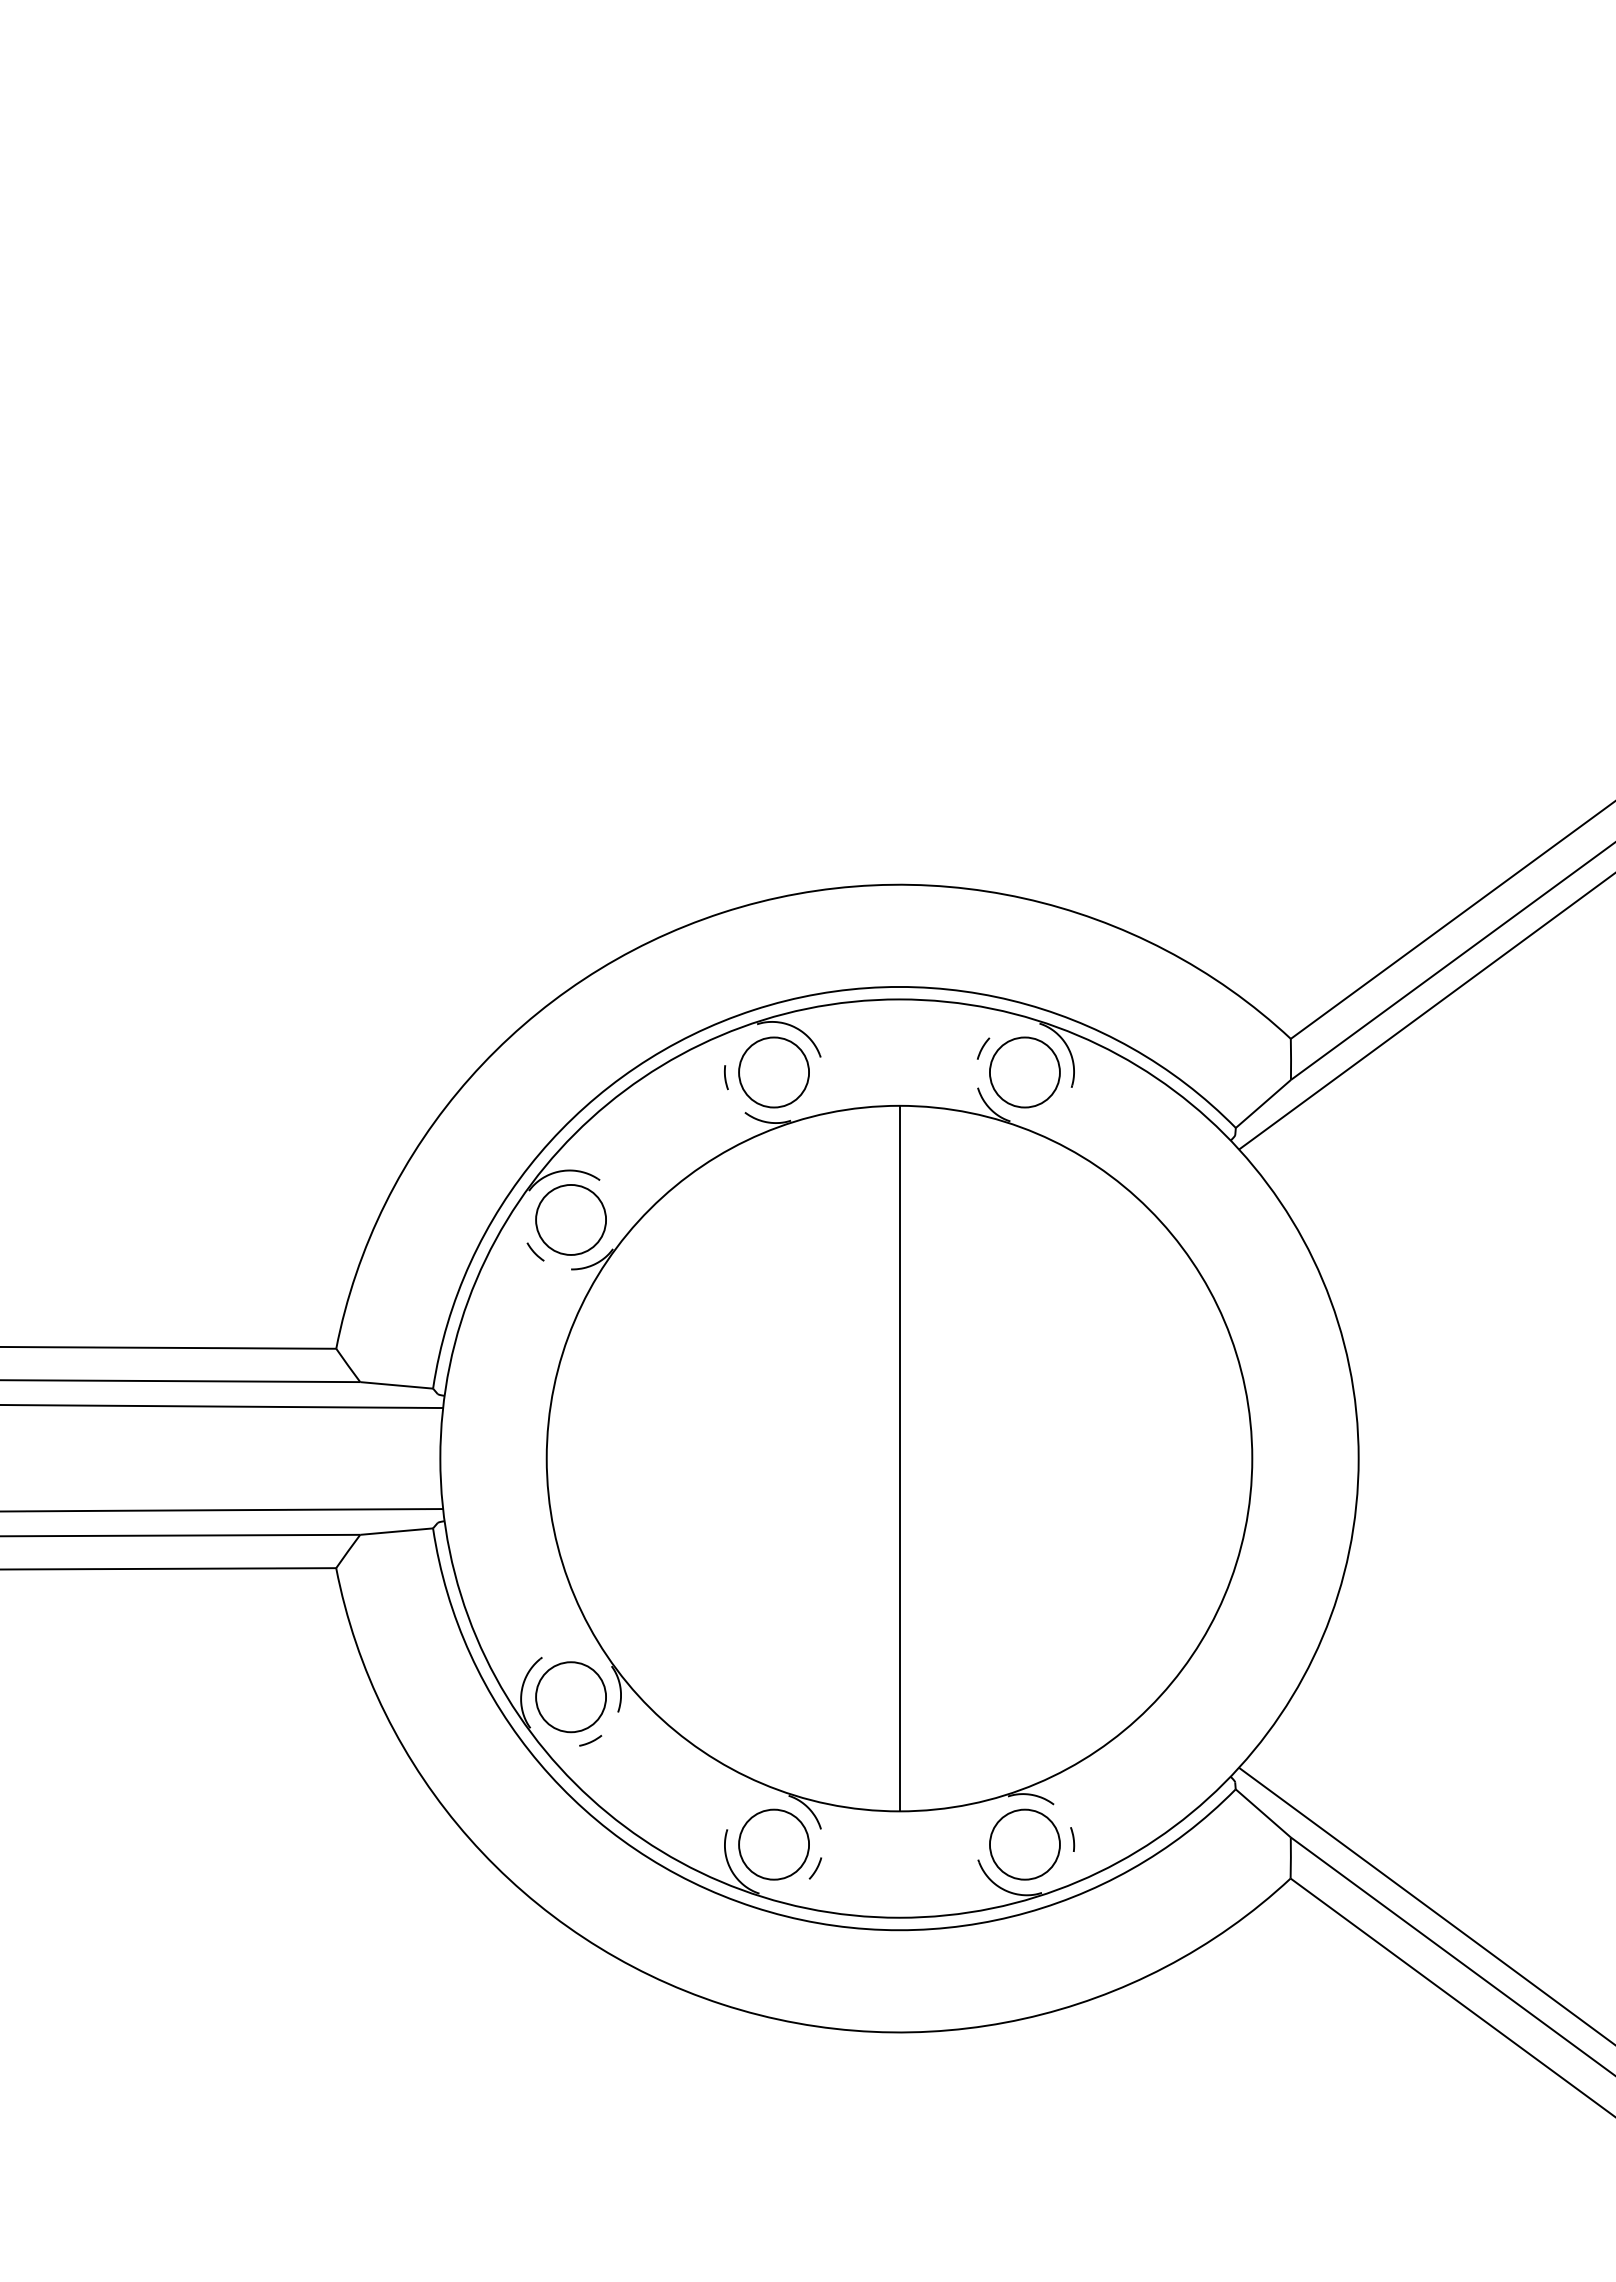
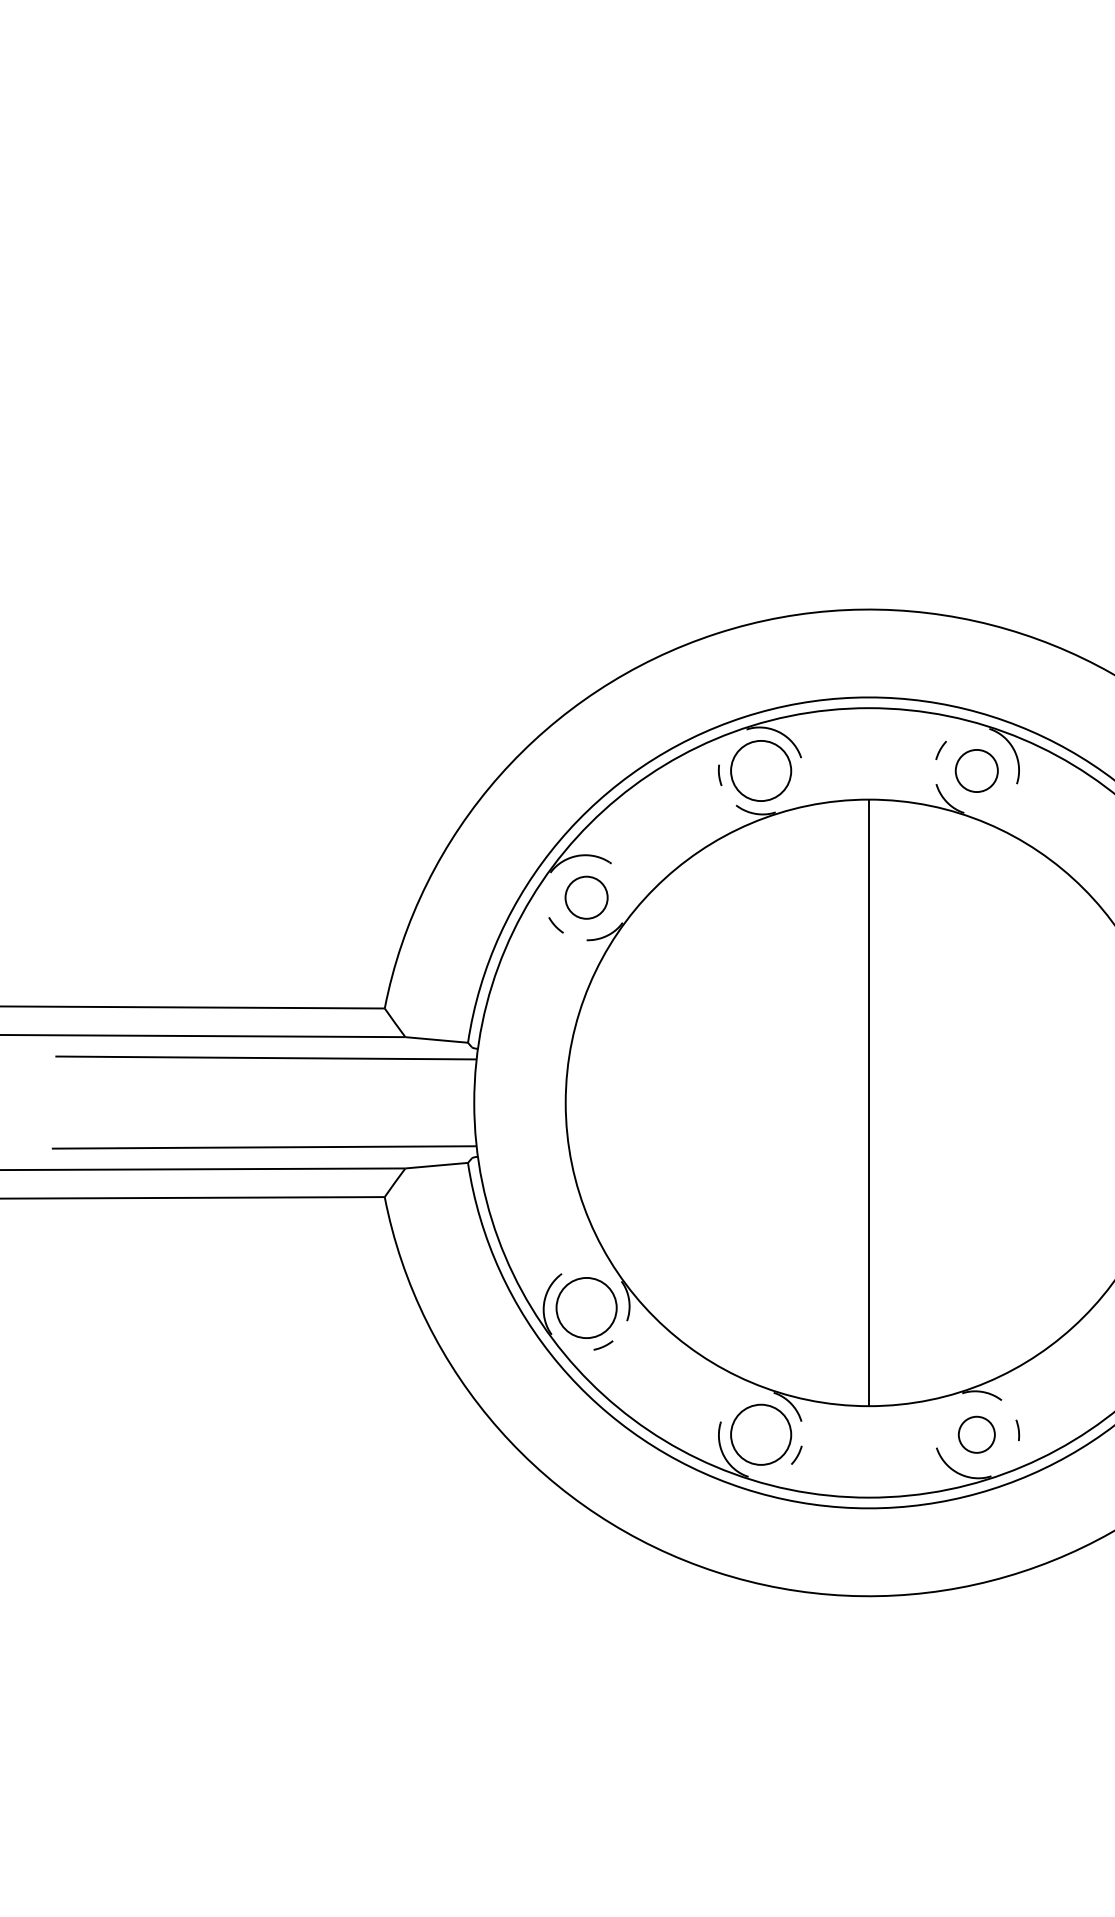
circle: (1024, 1072) -> (976, 770), size x0.7
circle: (570, 1219) -> (586, 897), size x0.7
circle: (1024, 1844) -> (976, 1434), size x0.6

